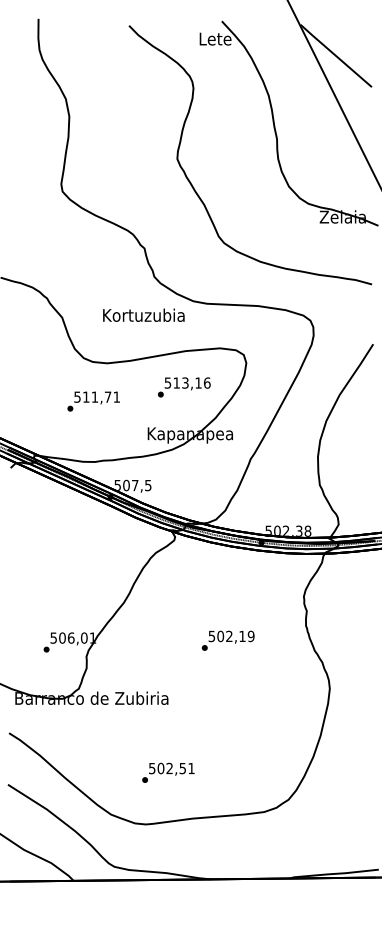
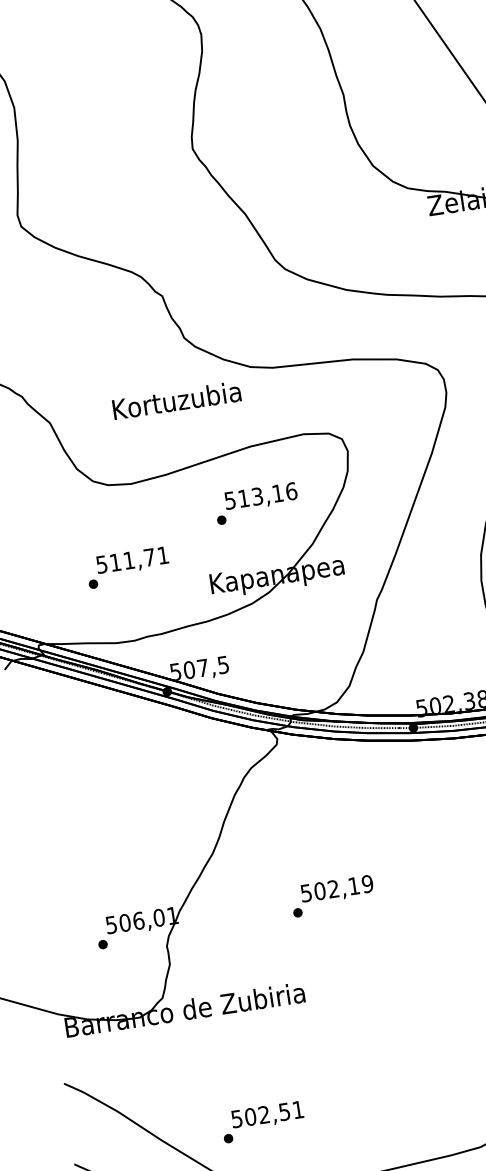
text: (93, 401) -> (127, 567), moved
text: (228, 640) -> (333, 895), moved
text: (168, 772) -> (263, 1121), moved

